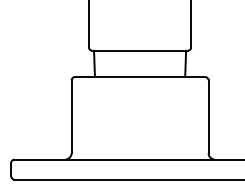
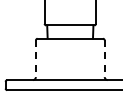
line: (70, 118) -> (35, 59), solid -> dashed
line: (208, 118) -> (104, 59), solid -> dashed

